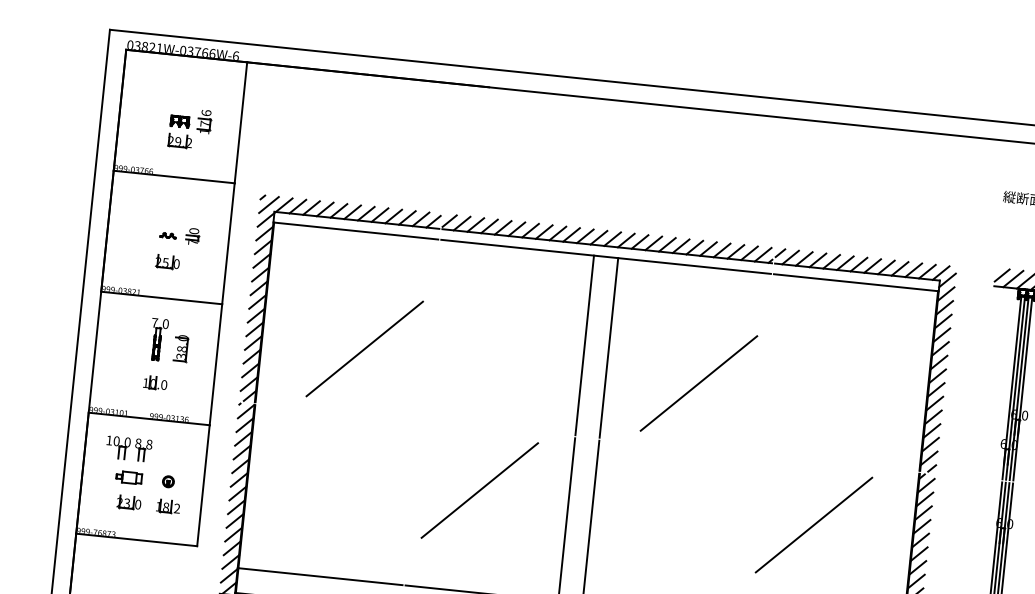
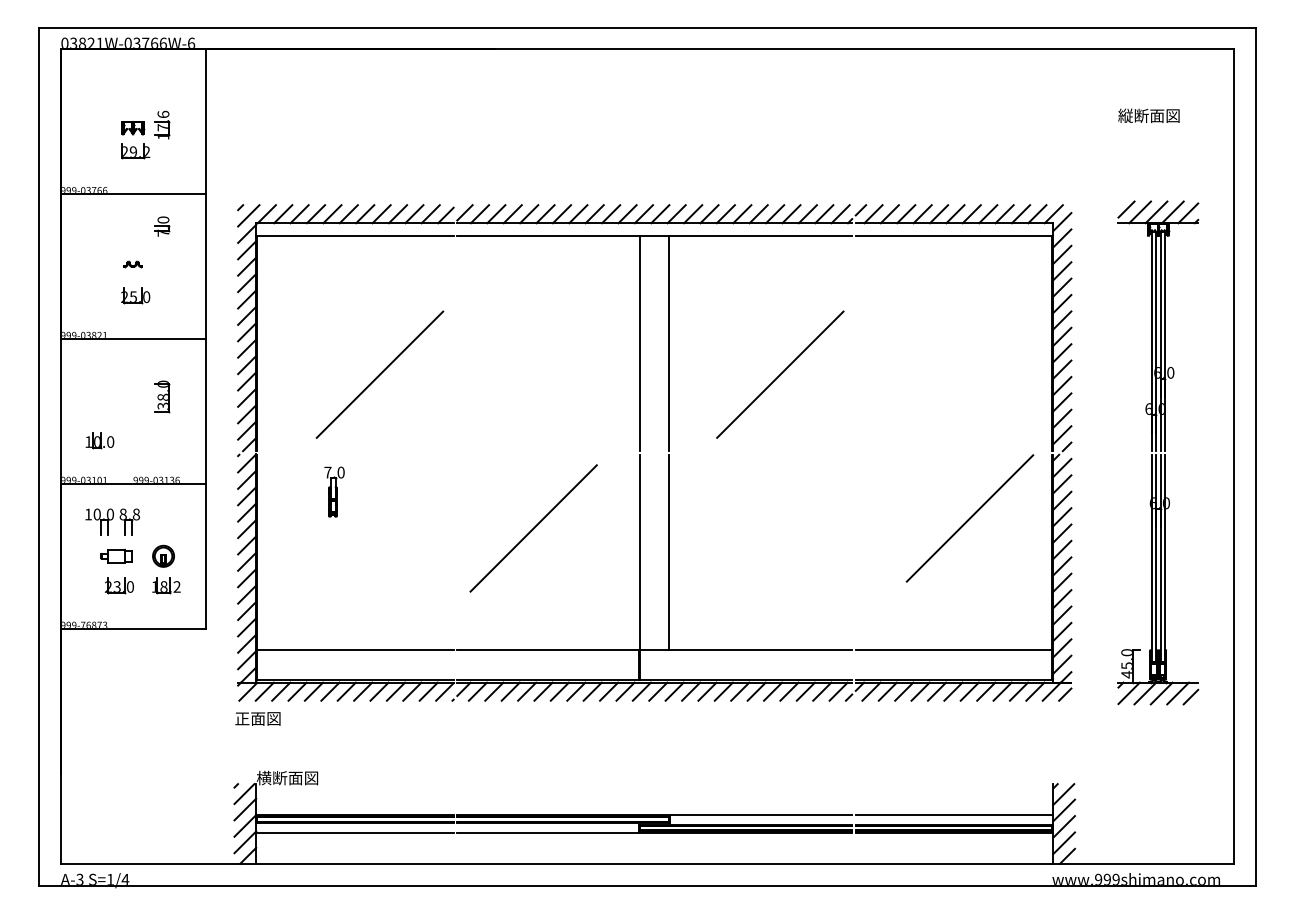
part: (192, 236) -> (162, 226), moved
part: (158, 339) -> (334, 491), moved
part: (155, 382) -> (99, 440), moved
part: (168, 481) -> (163, 555), size x1.6
line: (813, 525) -> (969, 518), moved

